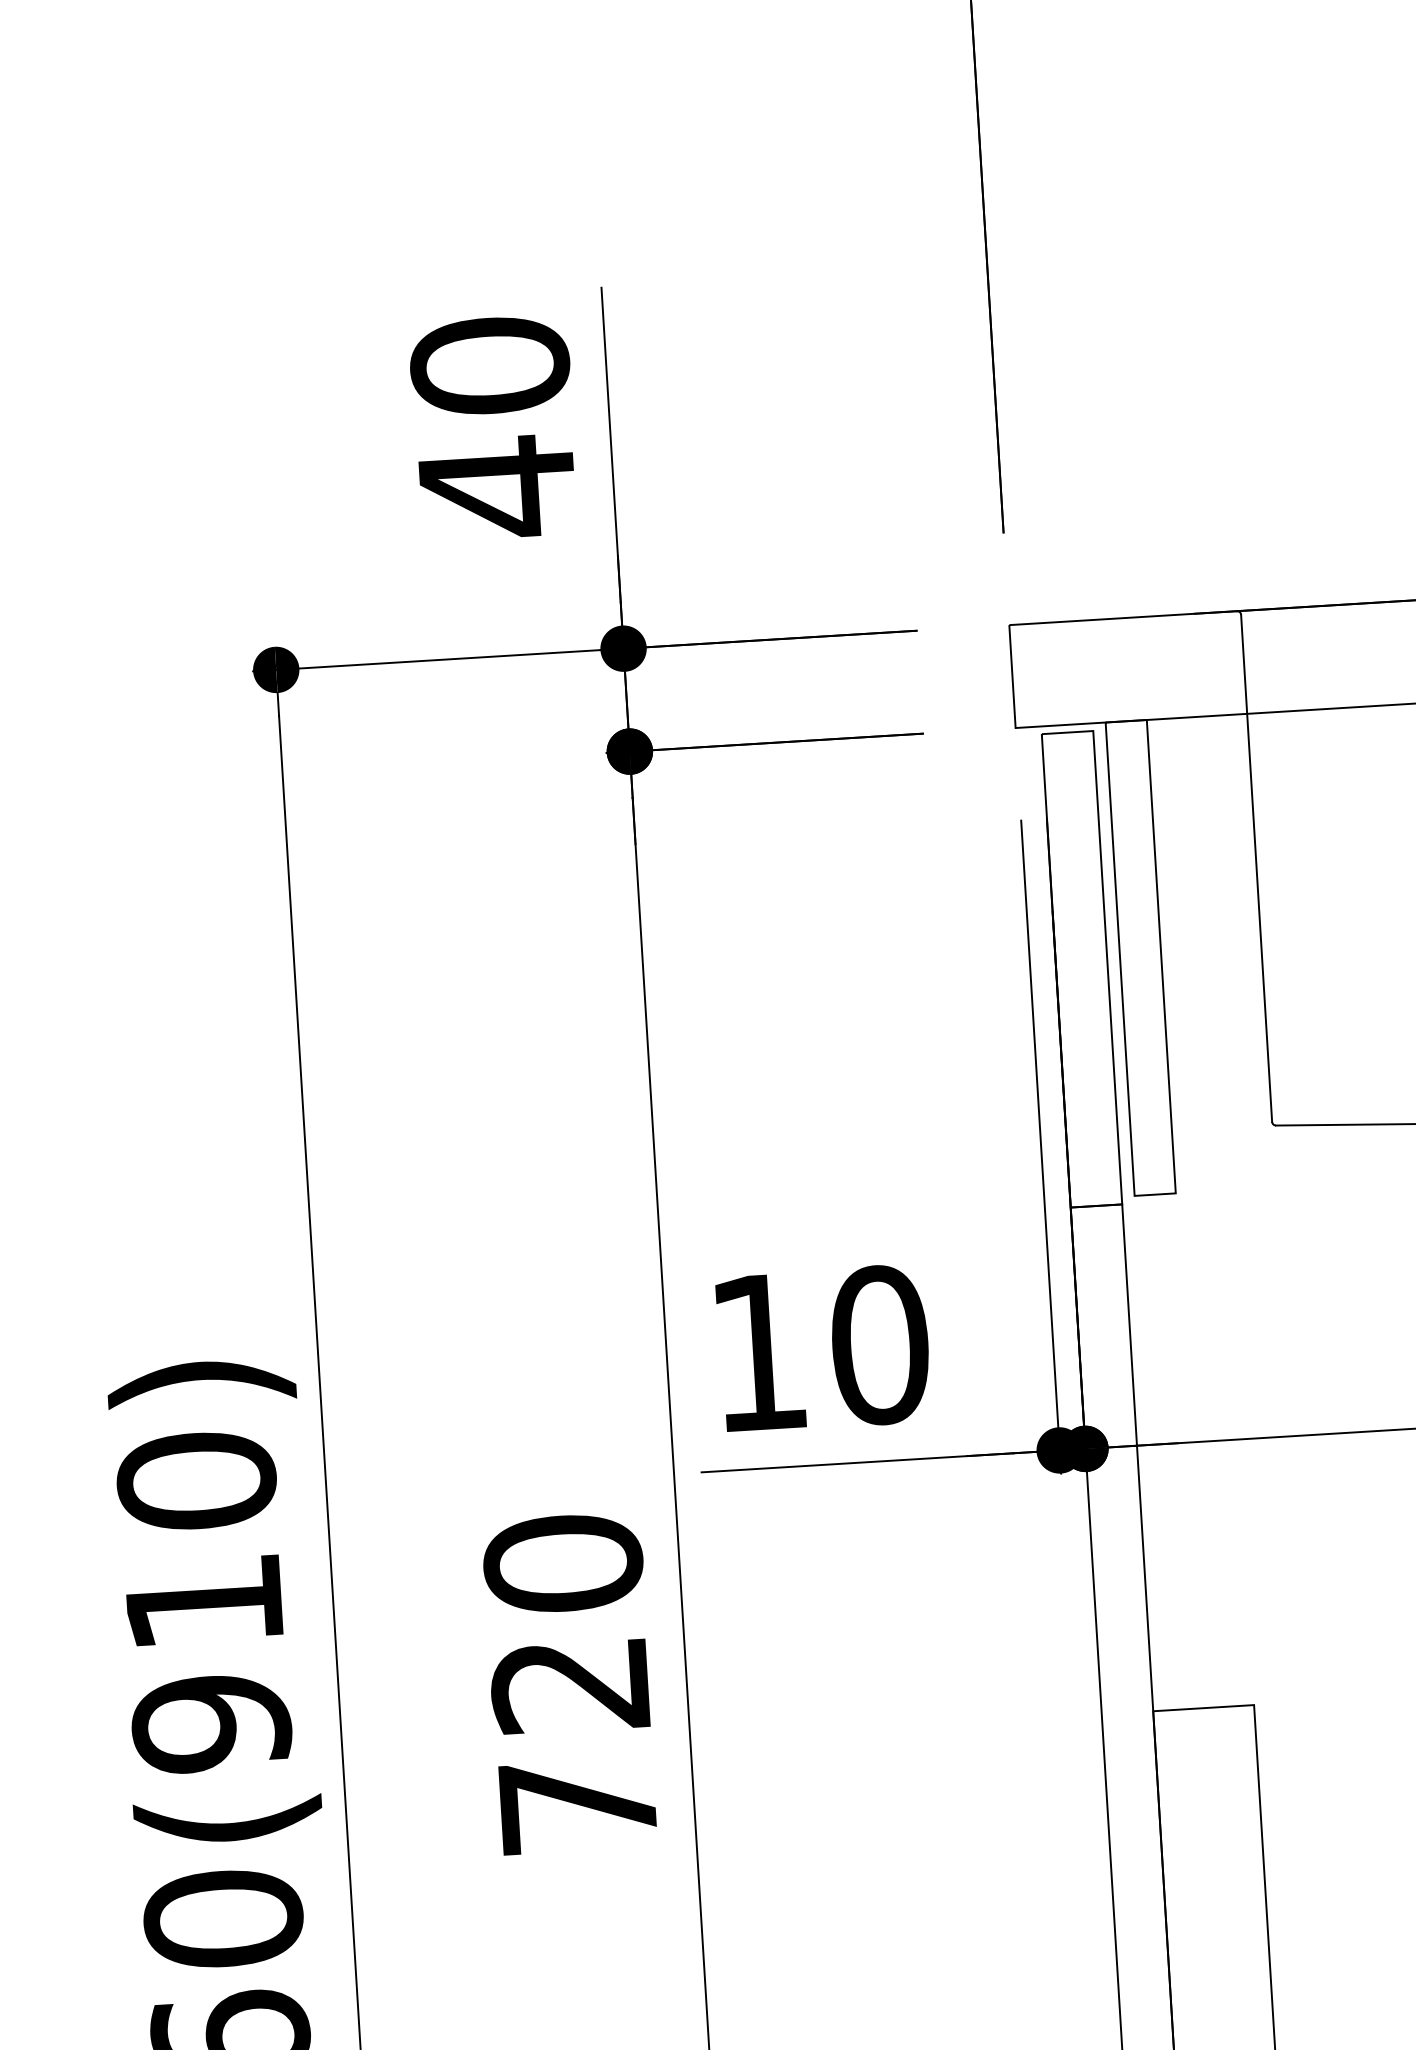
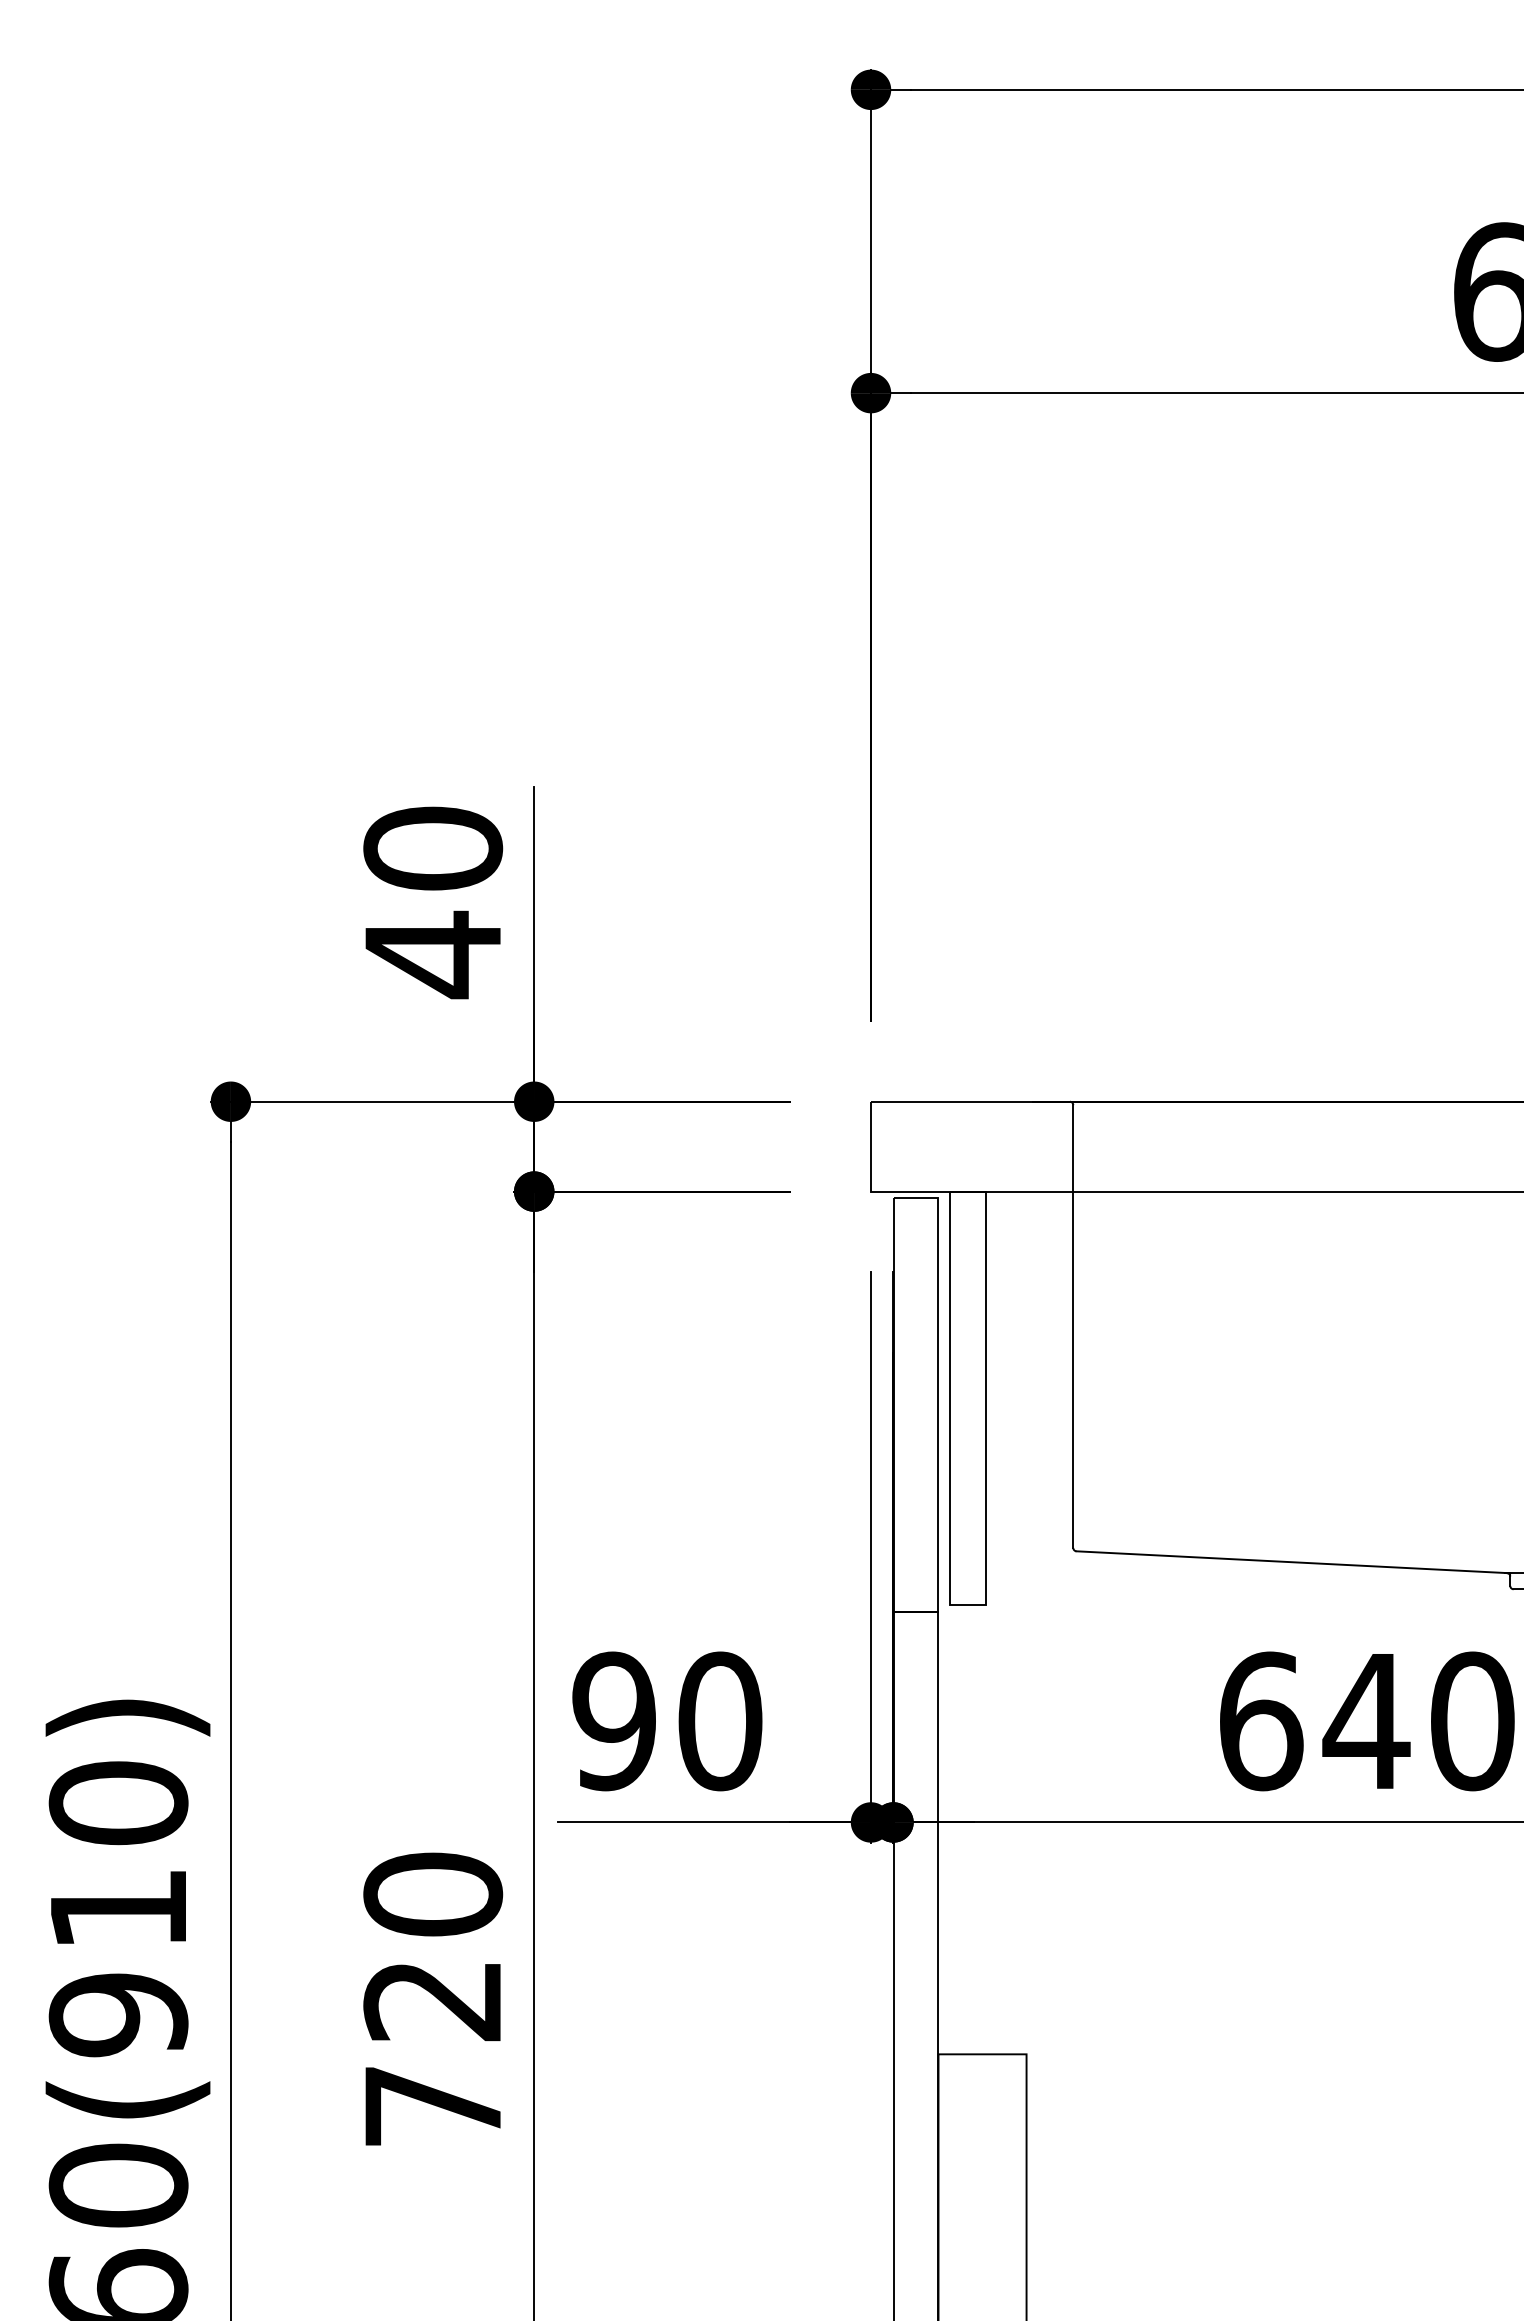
text: (757, 1352) -> (613, 1721), 10 -> 90

